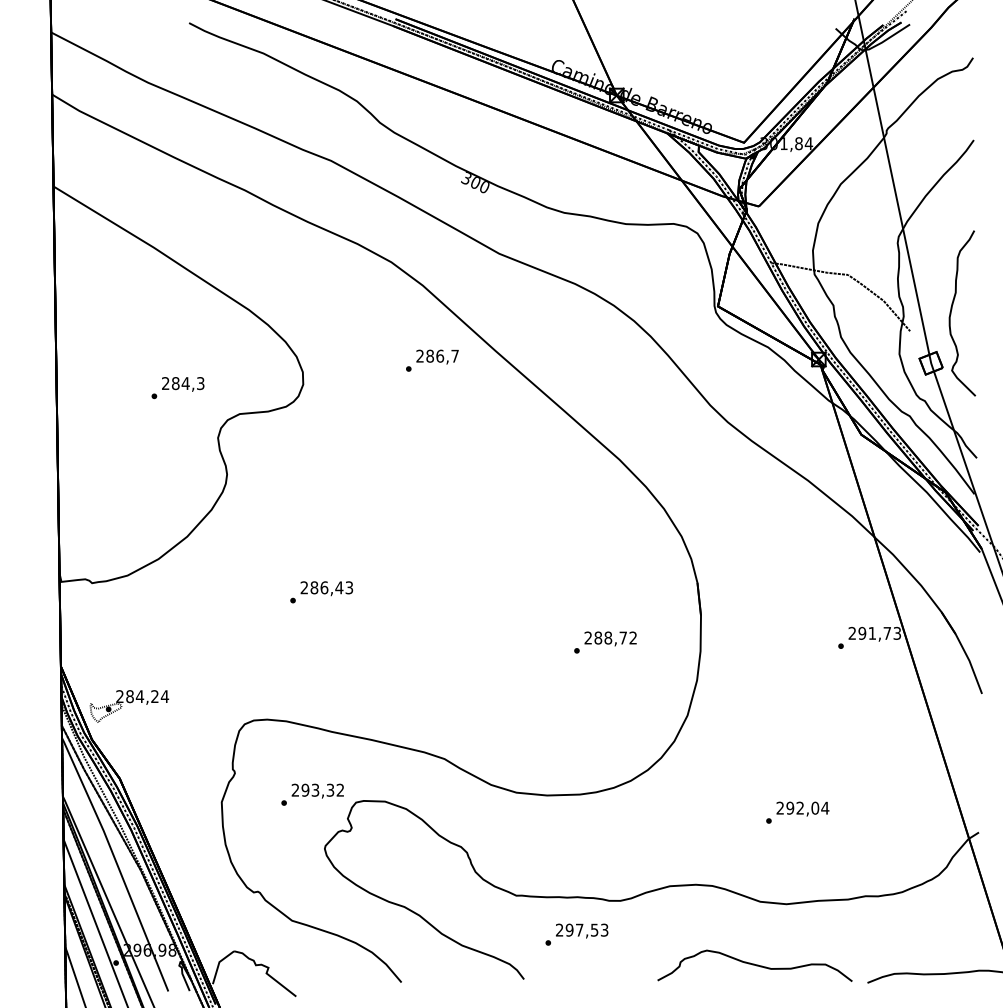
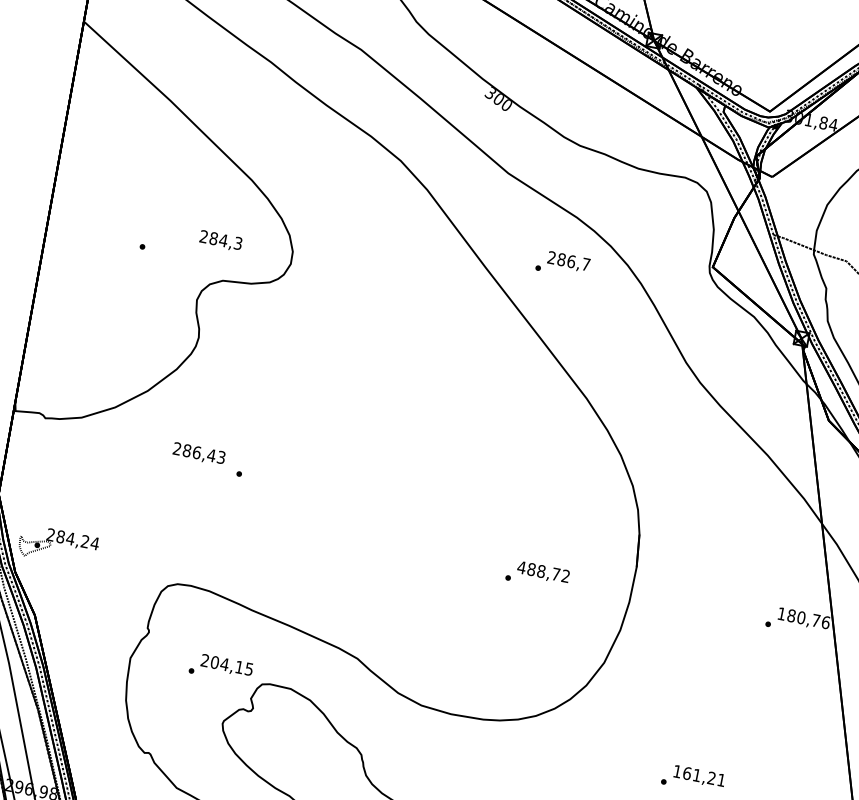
text: (432, 360) -> (563, 264), moved
text: (183, 384) -> (221, 241), moved
text: (326, 588) -> (198, 453), moved
text: (874, 632) -> (803, 617), 291,73 -> 180,76
text: (588, 637) -> (522, 567), 288,72 -> 488,72
text: (322, 789) -> (231, 665), 293,32 -> 204,15
text: (802, 807) -> (699, 775), 292,04 -> 161,21

